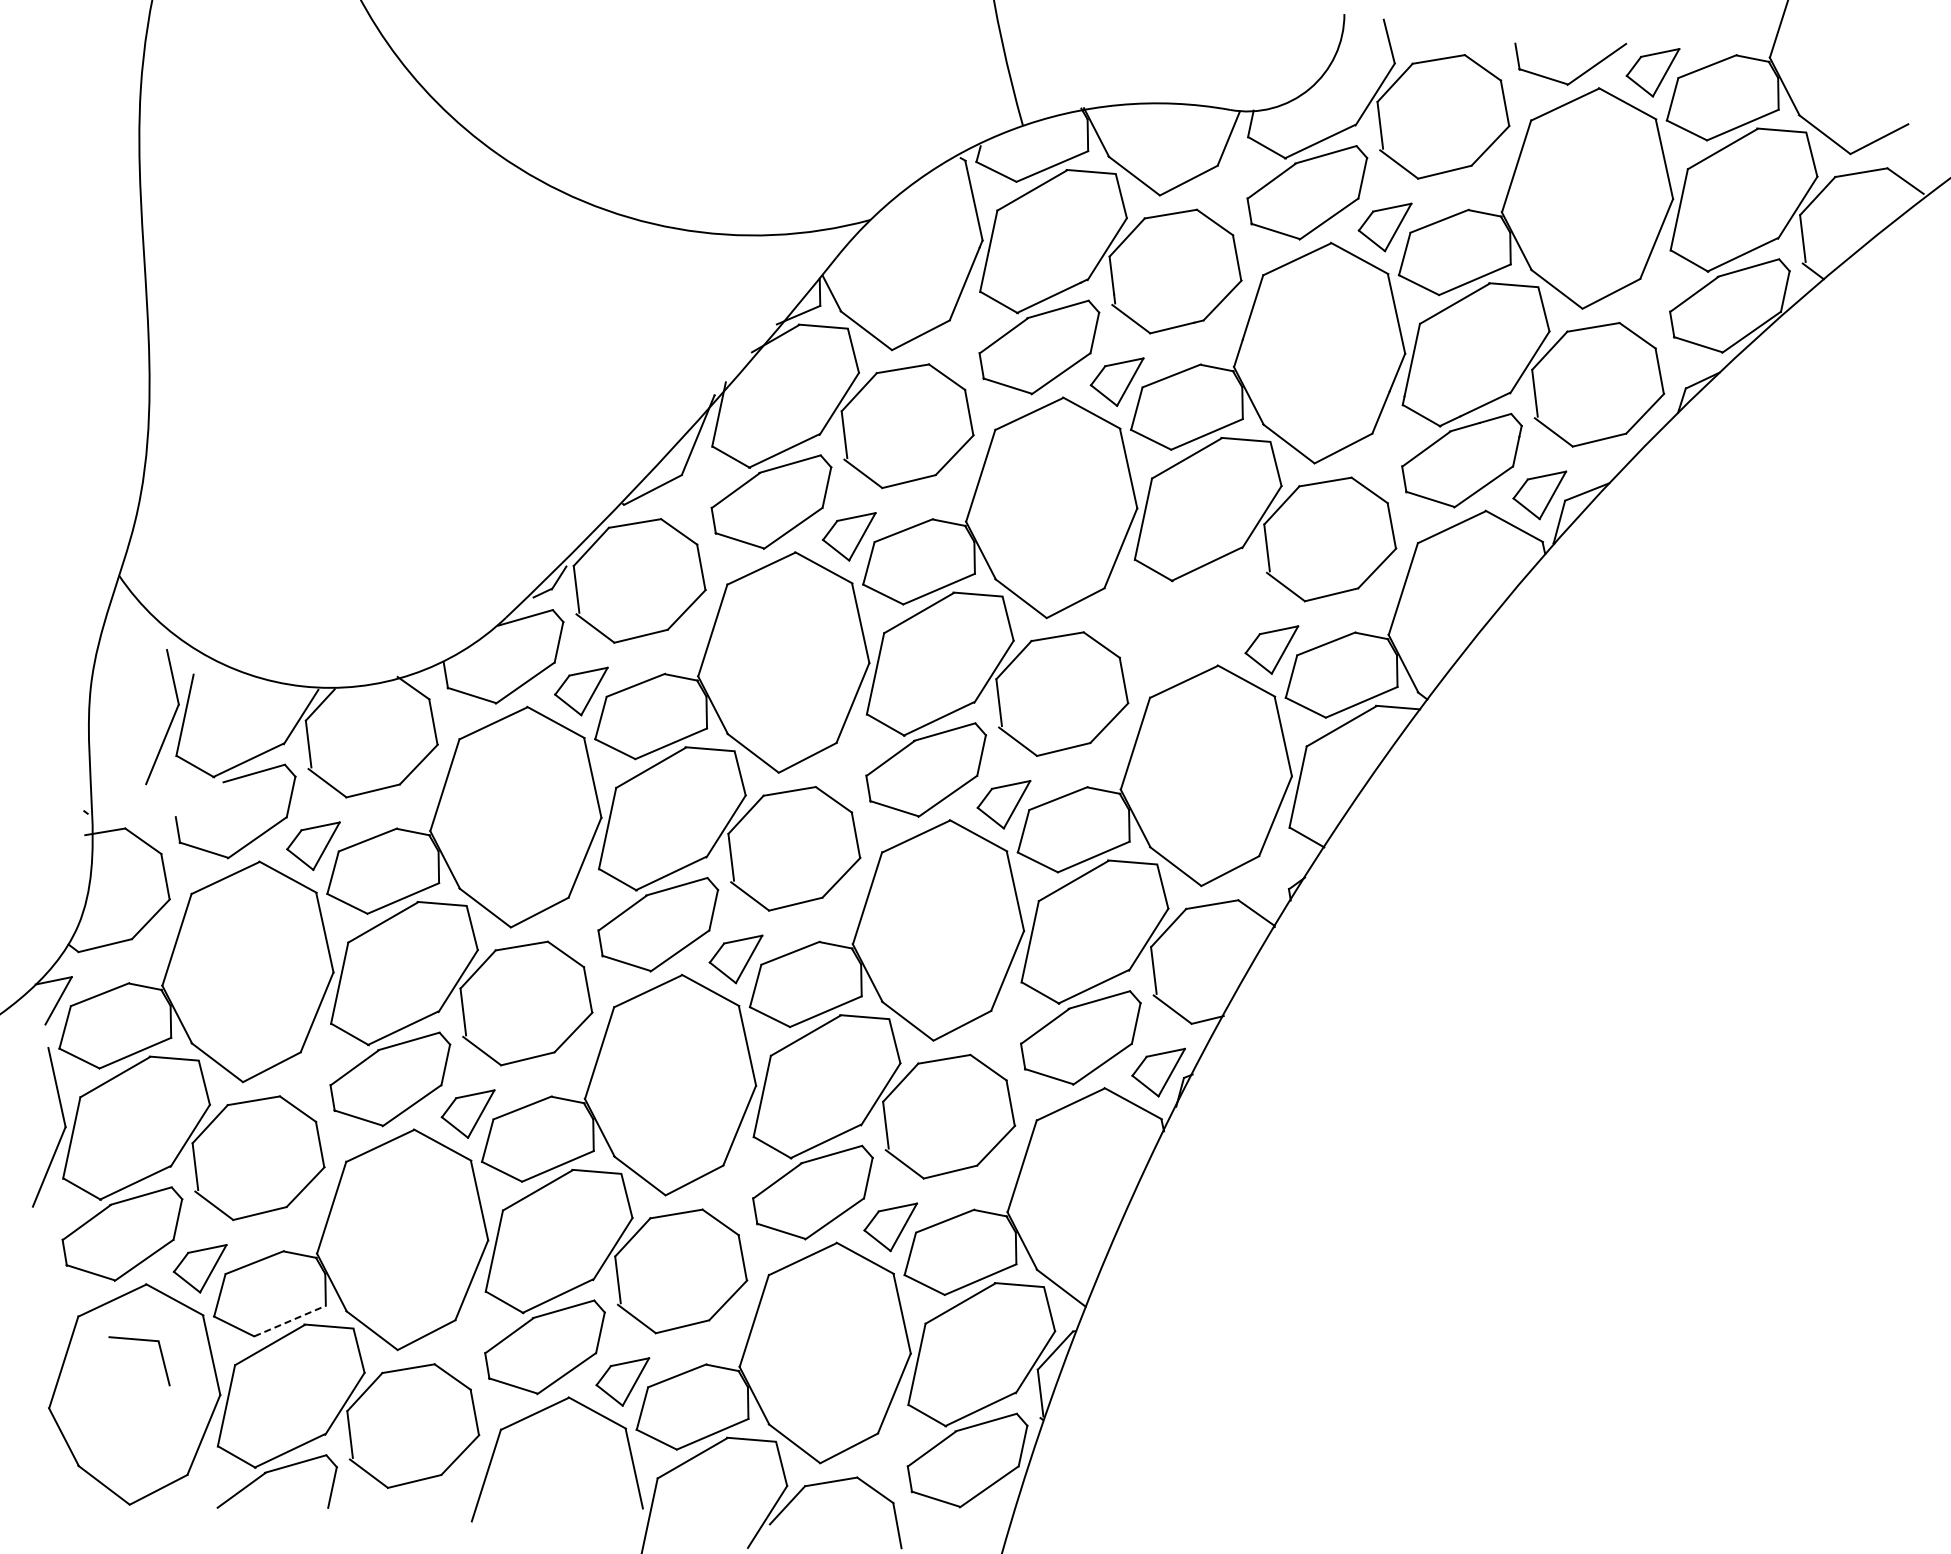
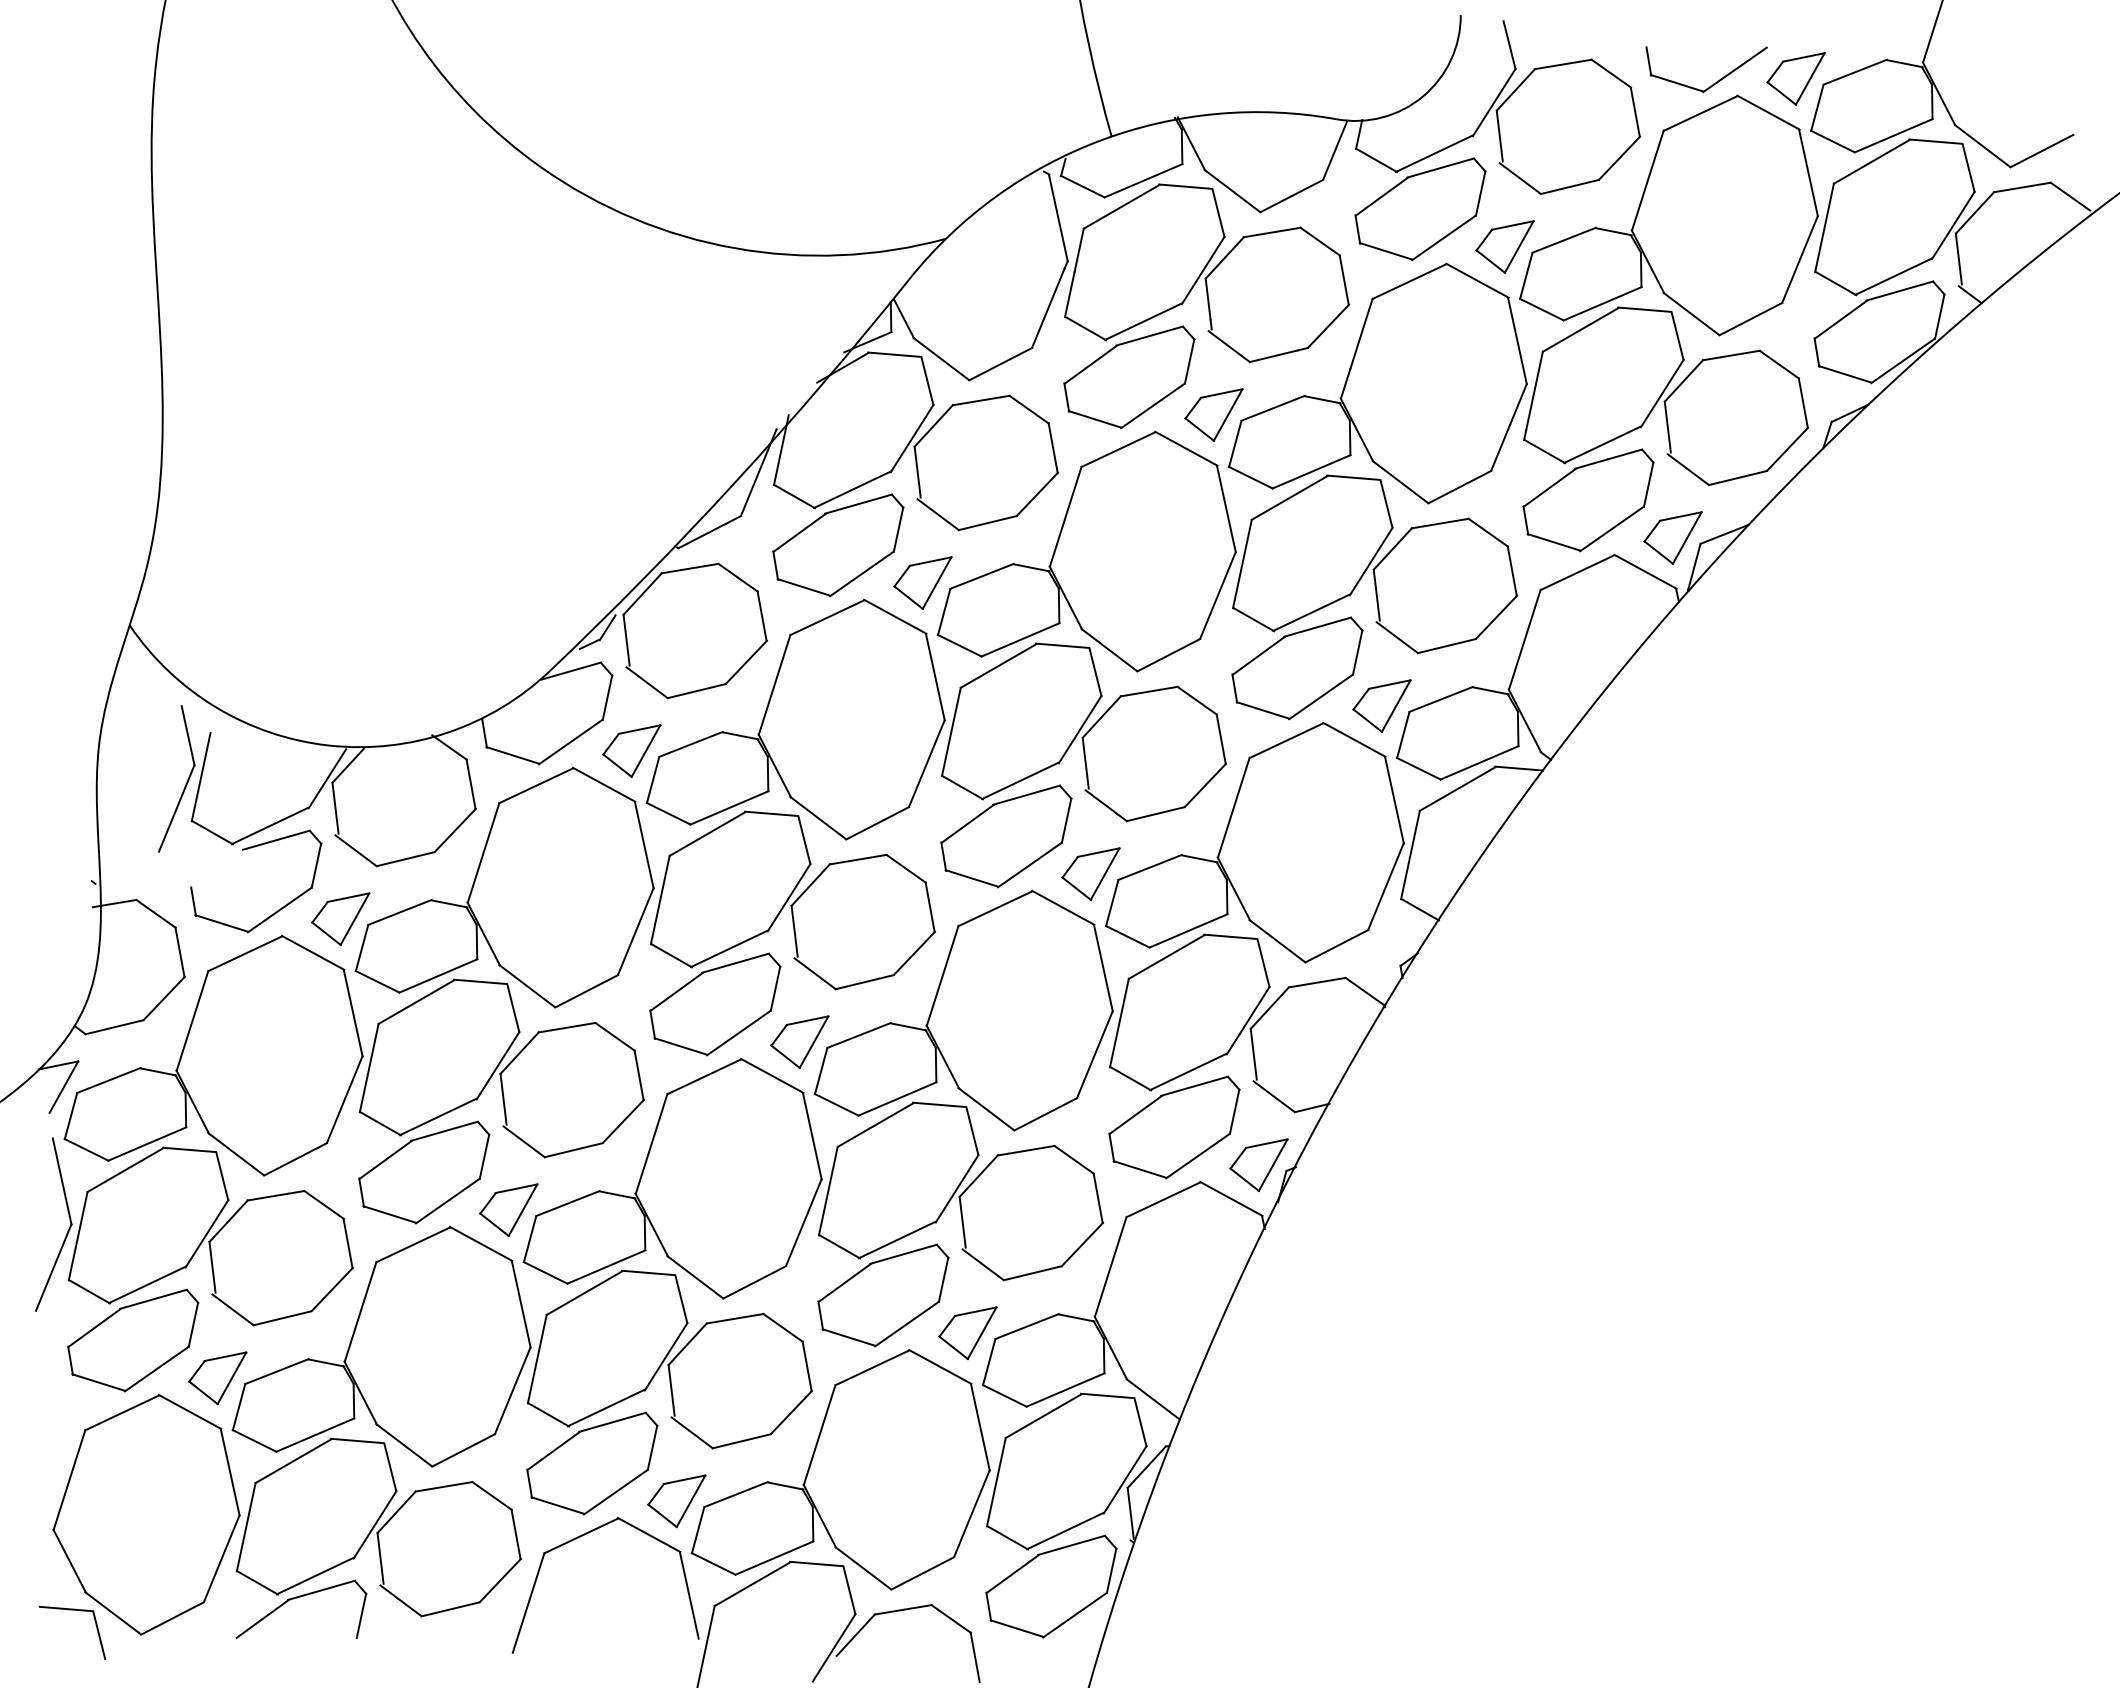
part: (1193, 615) -> (1296, 668), added
line: (290, 1321) -> (315, 1435), dashed -> solid
part: (145, 1341) -> (78, 1611), moved

